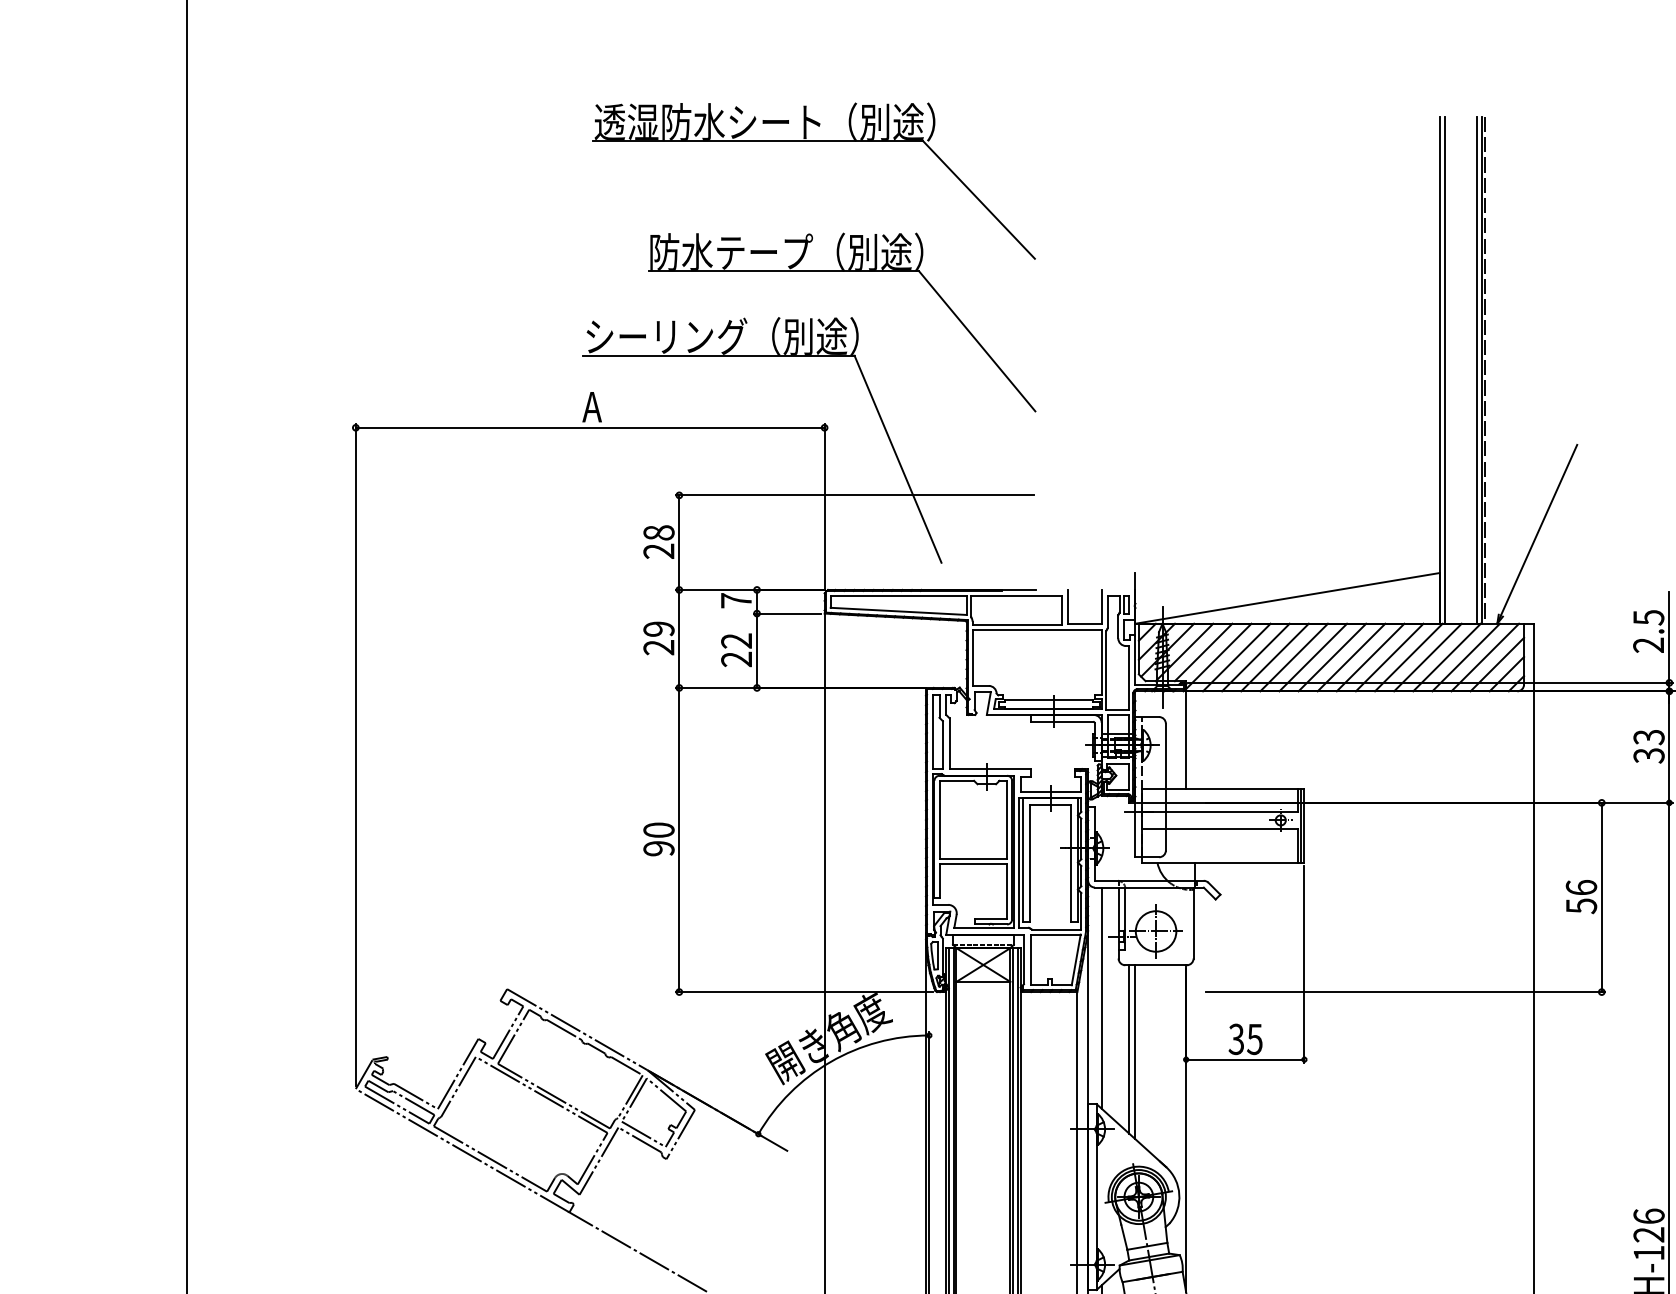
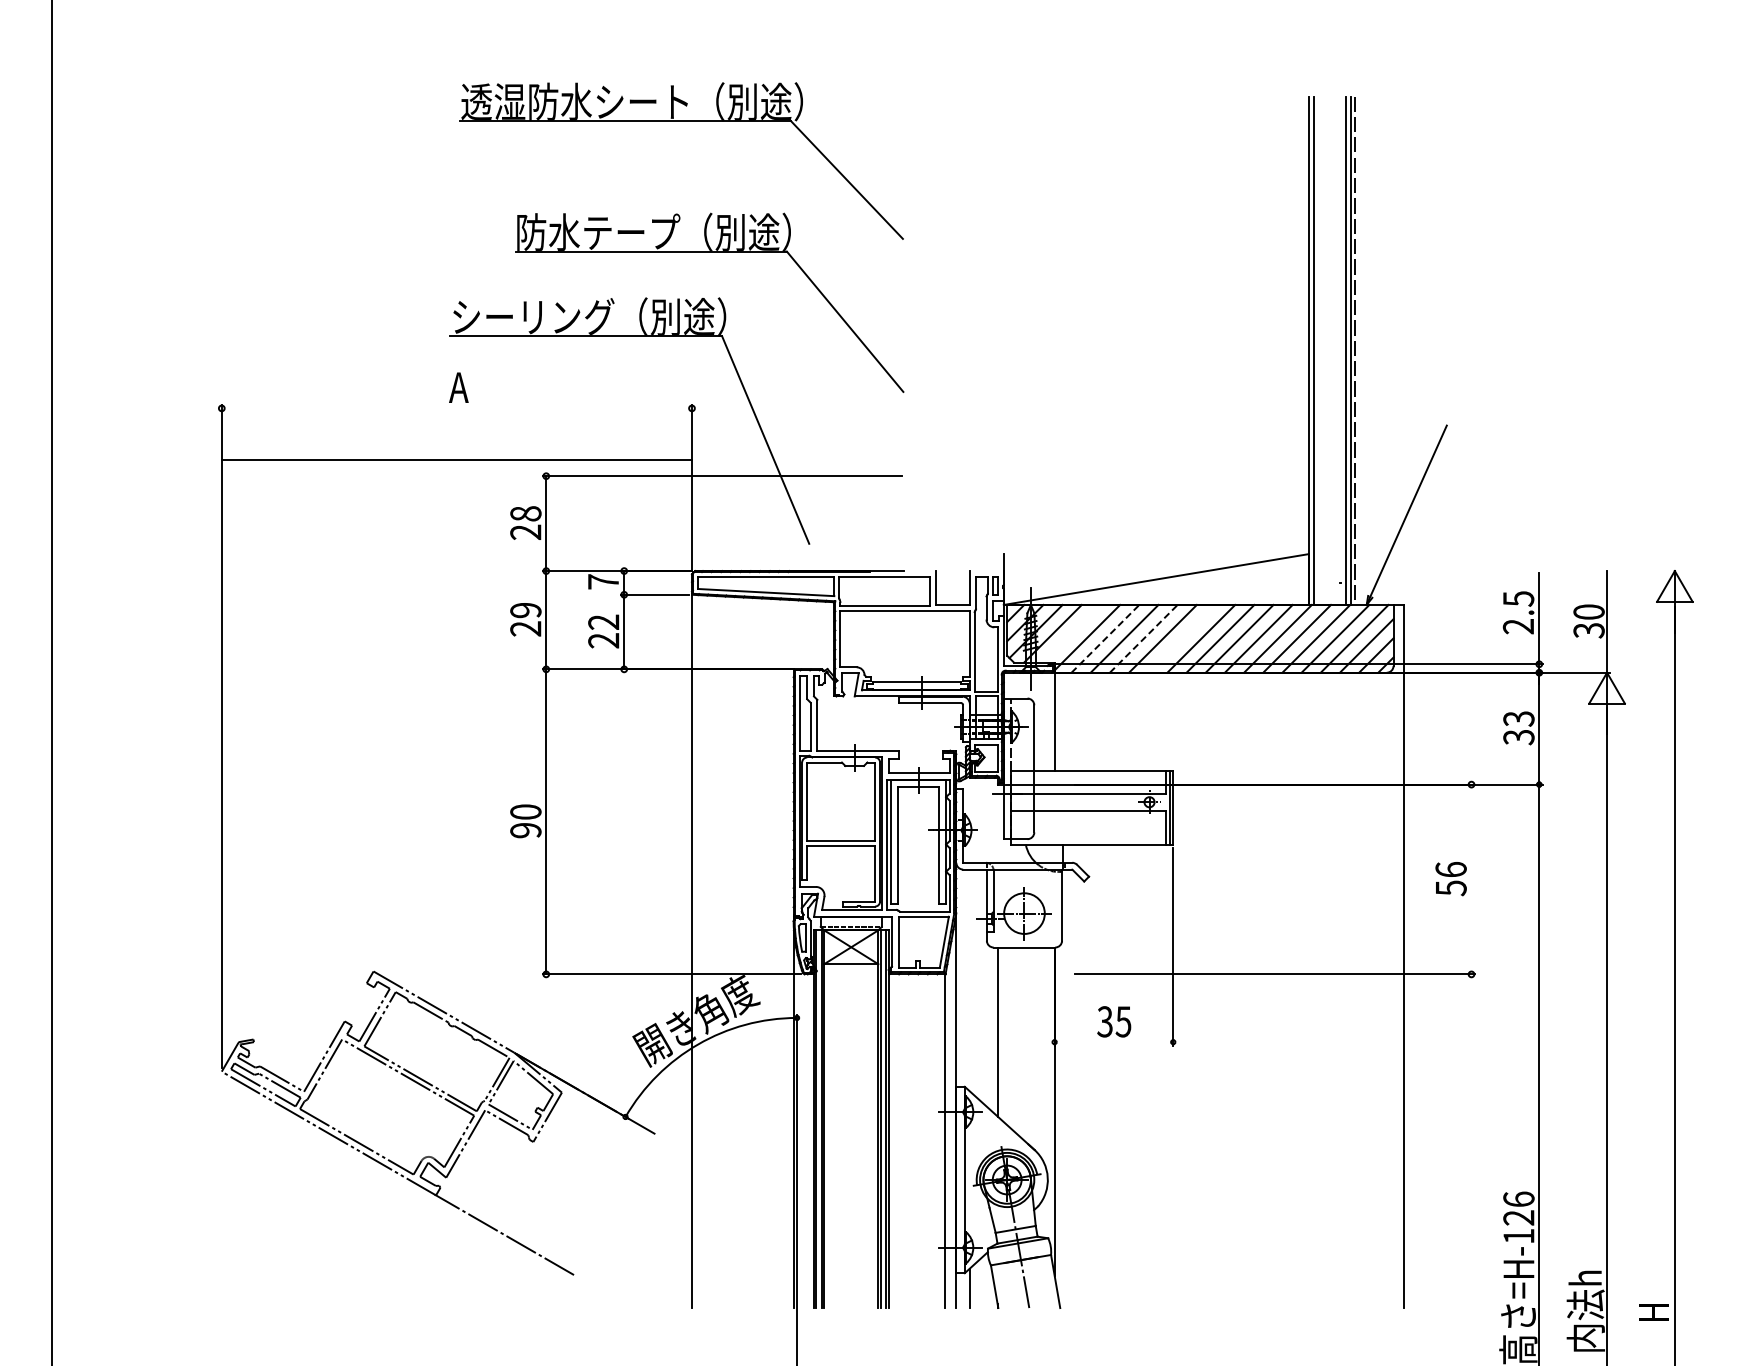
line: (589, 427) -> (456, 460), moved
line: (1202, 652) -> (1071, 633), removed
line: (1236, 657) -> (1105, 638), solid -> dashed
line: (1274, 657) -> (1143, 638), solid -> dashed
line: (1313, 657) -> (1182, 638), removed
line: (1601, 897) -> (1471, 879), removed
line: (1101, 998) -> (969, 980), removed
line: (1135, 1051) -> (1003, 1034), removed
line: (1244, 1059) -> (1113, 1042), removed

